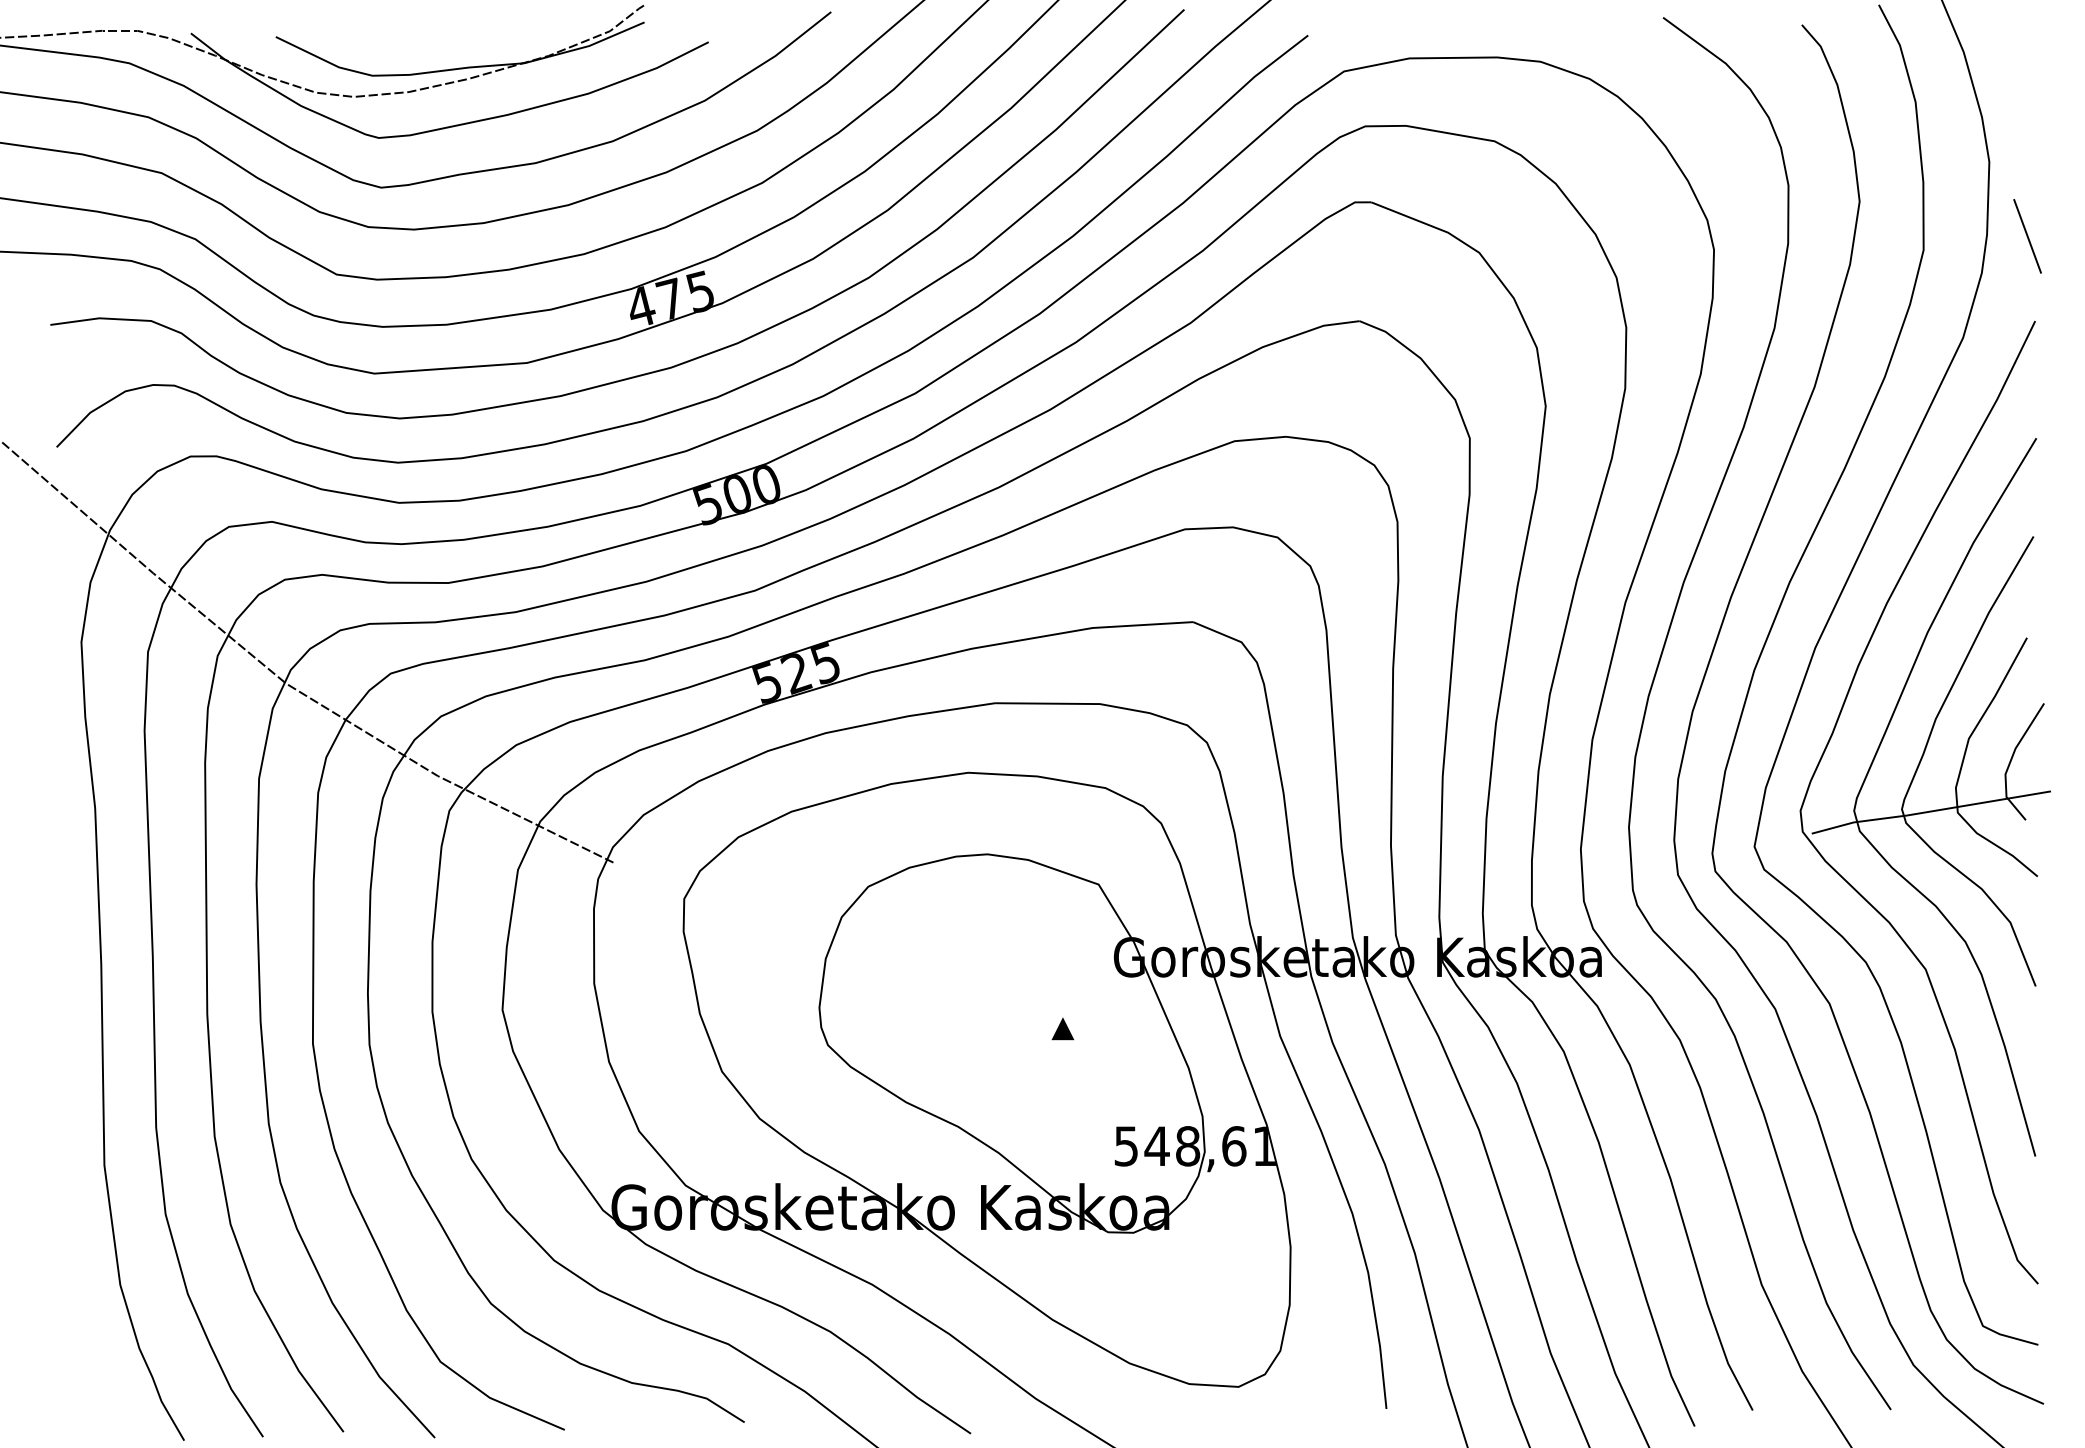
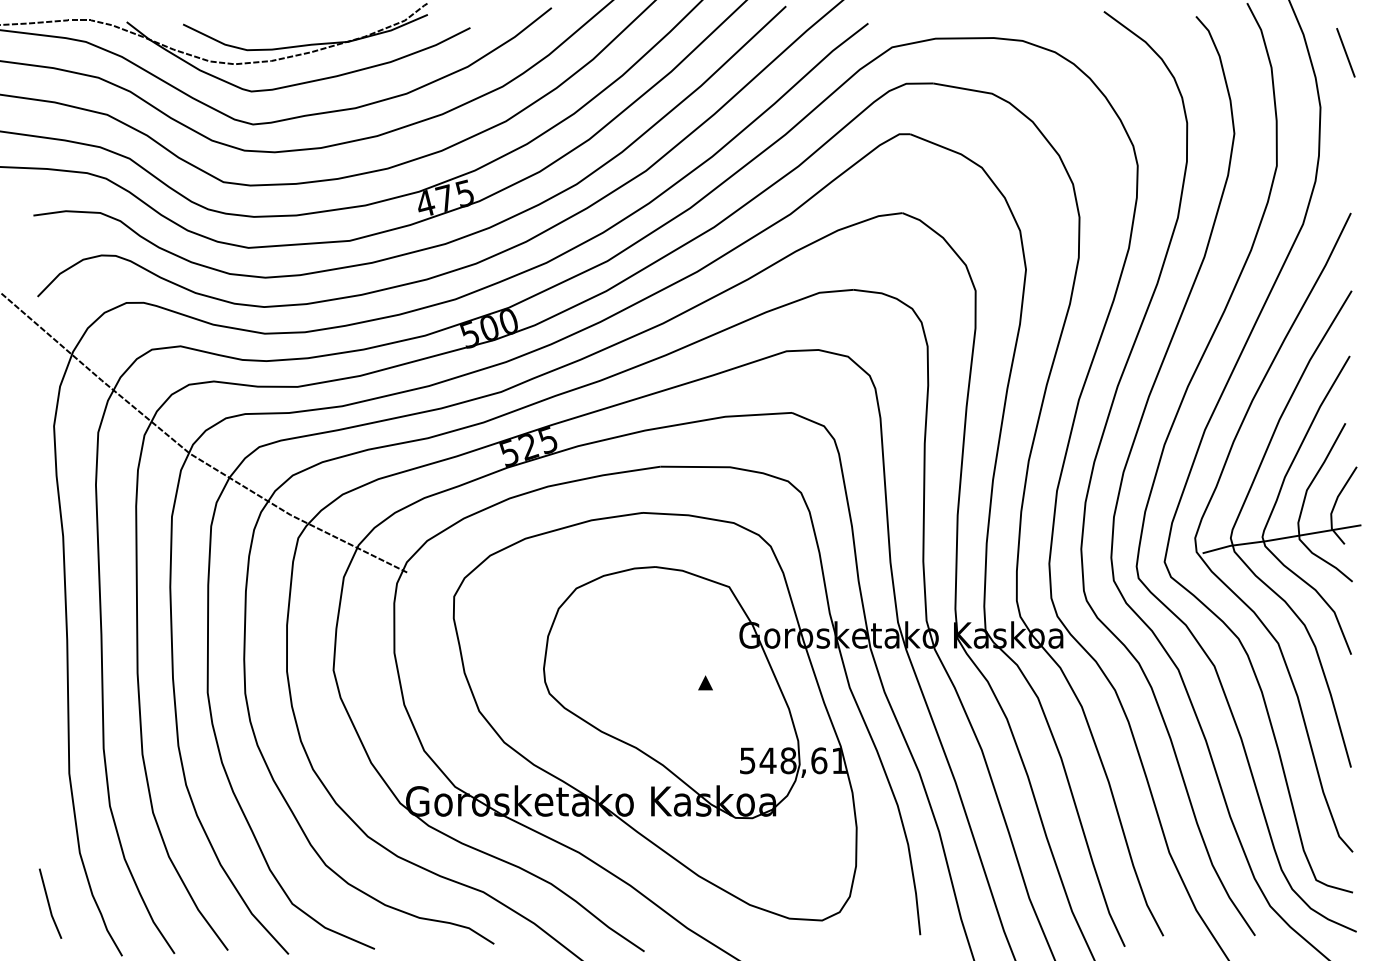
line: (2026, 235) -> (1345, 52), moved
line: (74, 1361) -> (49, 903), added

